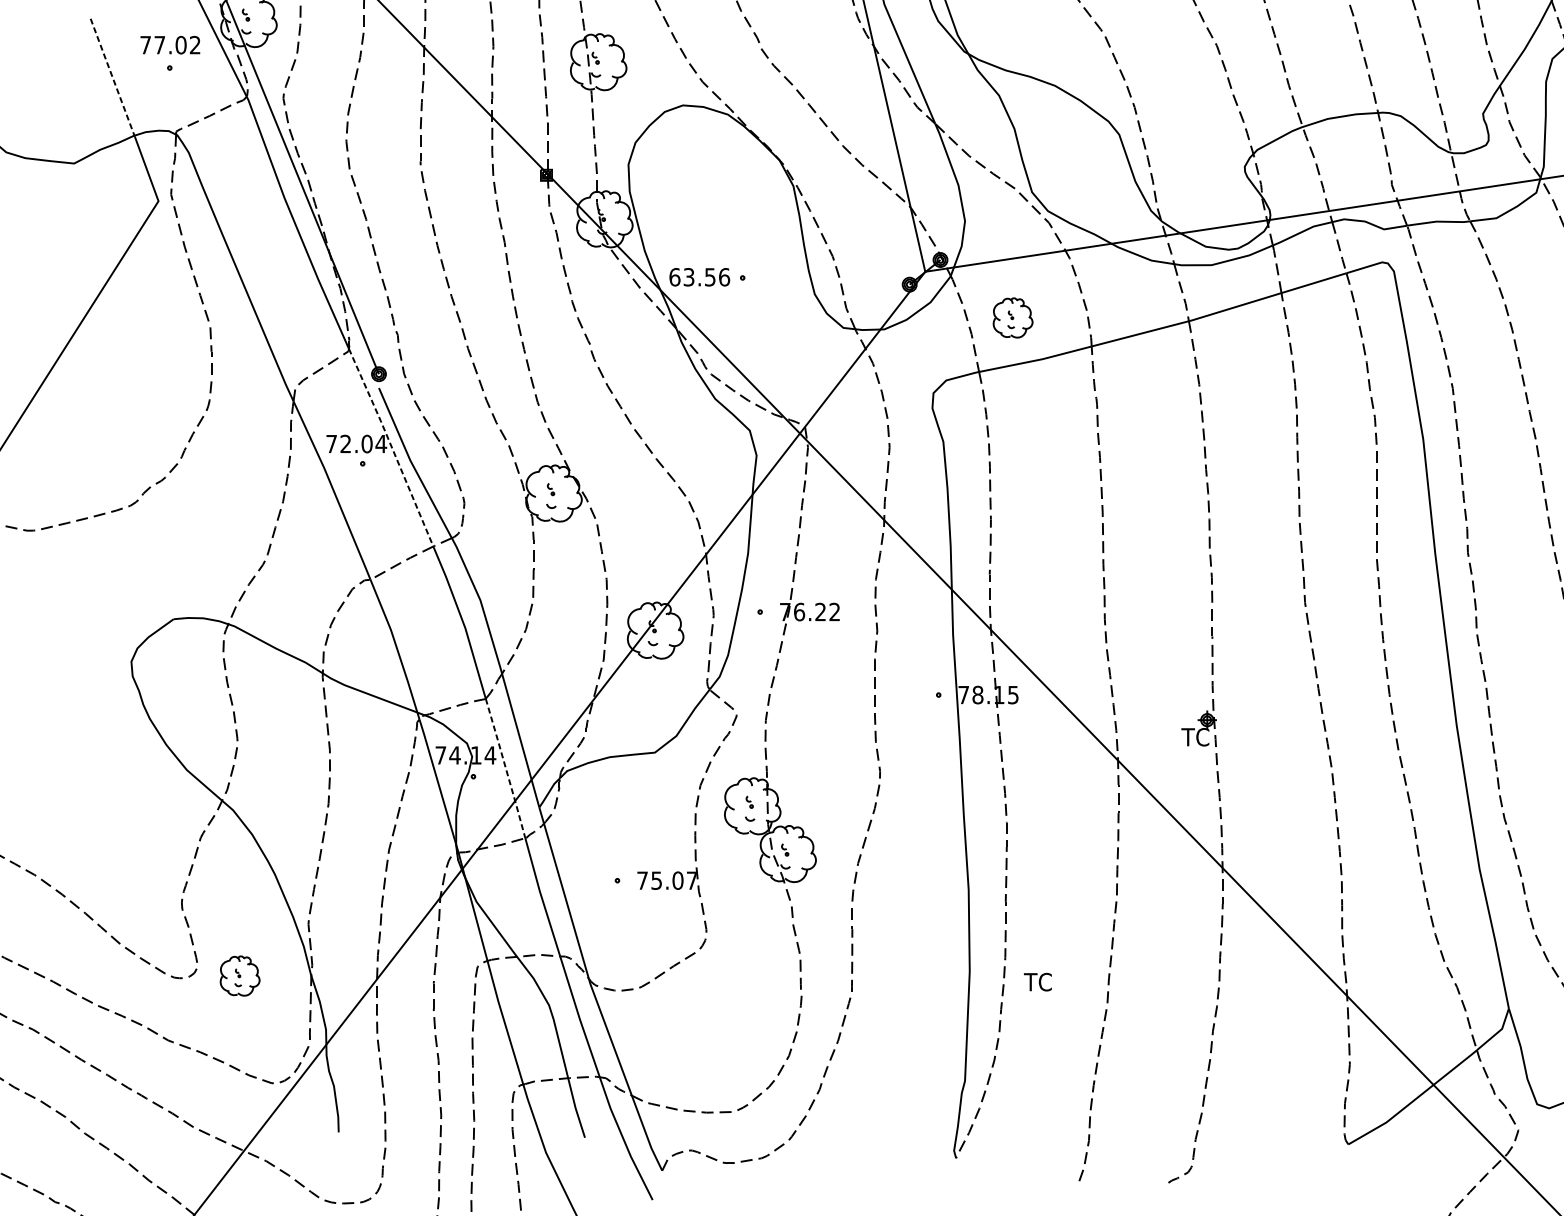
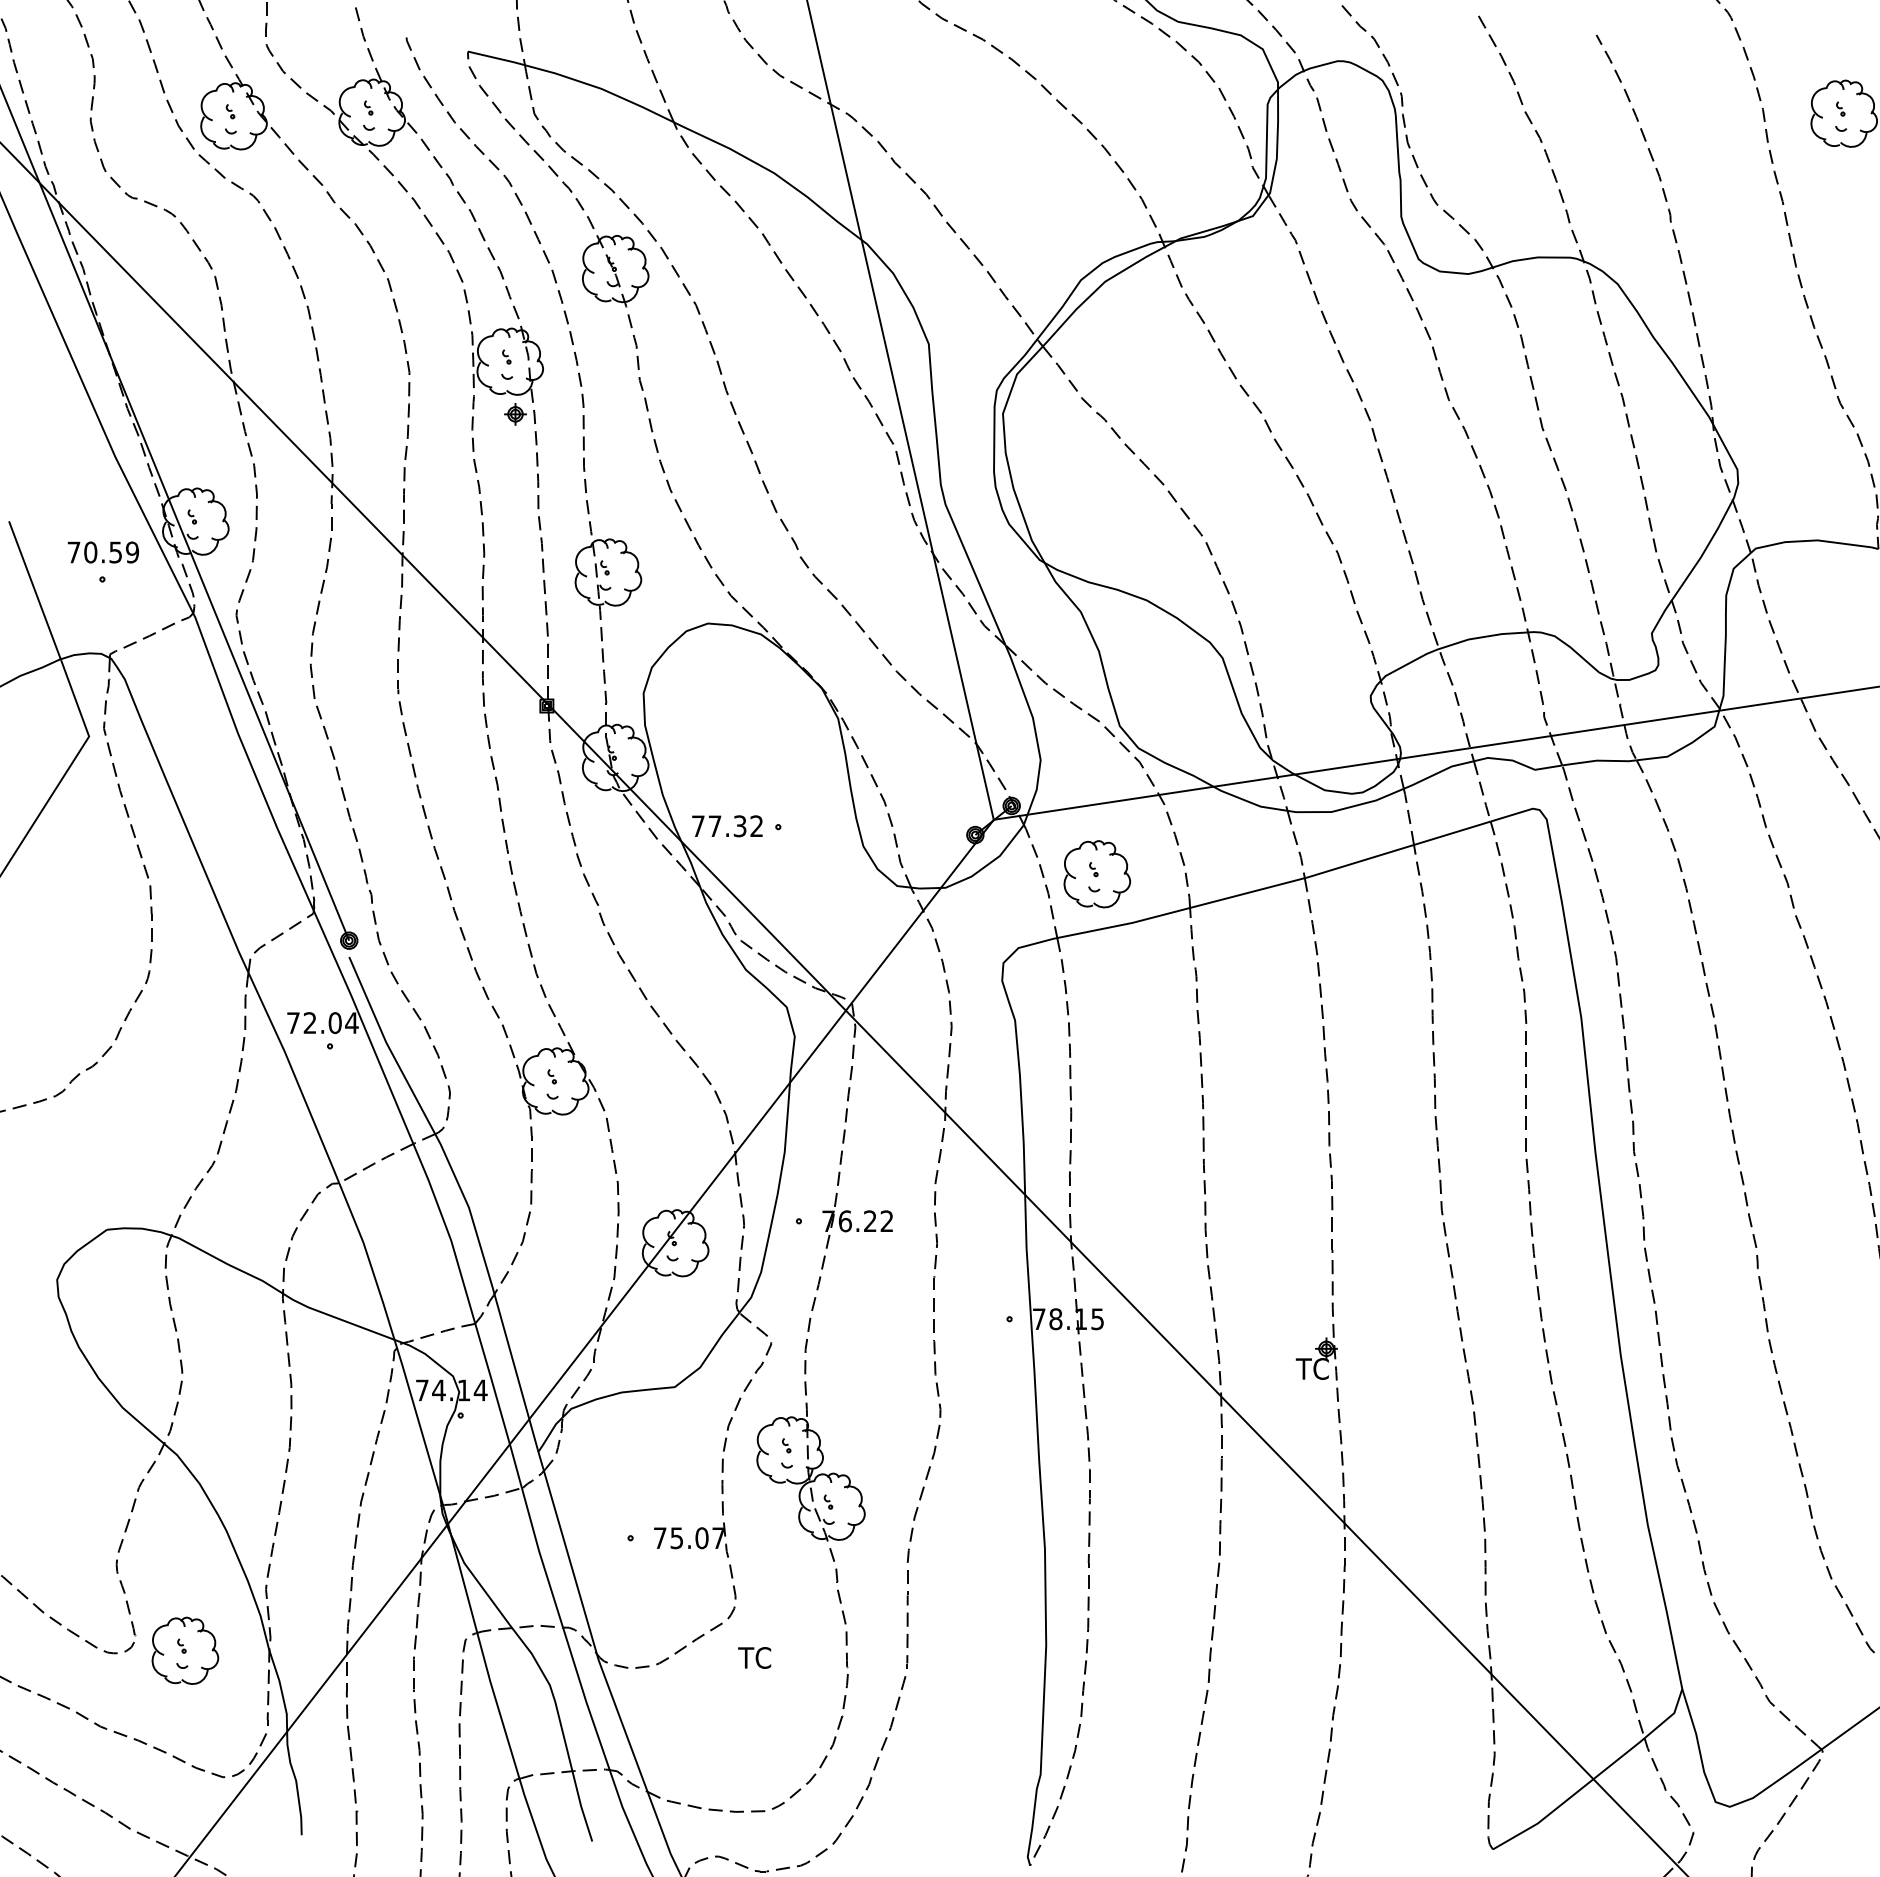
text: (177, 45) -> (111, 552), 77.02 -> 70.59
line: (112, 77) -> (34, 590), dashed -> solid
text: (699, 277) -> (727, 826), 63.56 -> 77.32
part: (1013, 318) -> (1097, 874), size x1.43
line: (391, 447) -> (364, 1027), dashed -> solid
line: (505, 768) -> (498, 1405), dashed -> solid
part: (240, 975) -> (185, 1650), size x1.43
text: (1037, 981) -> (754, 1657), moved

